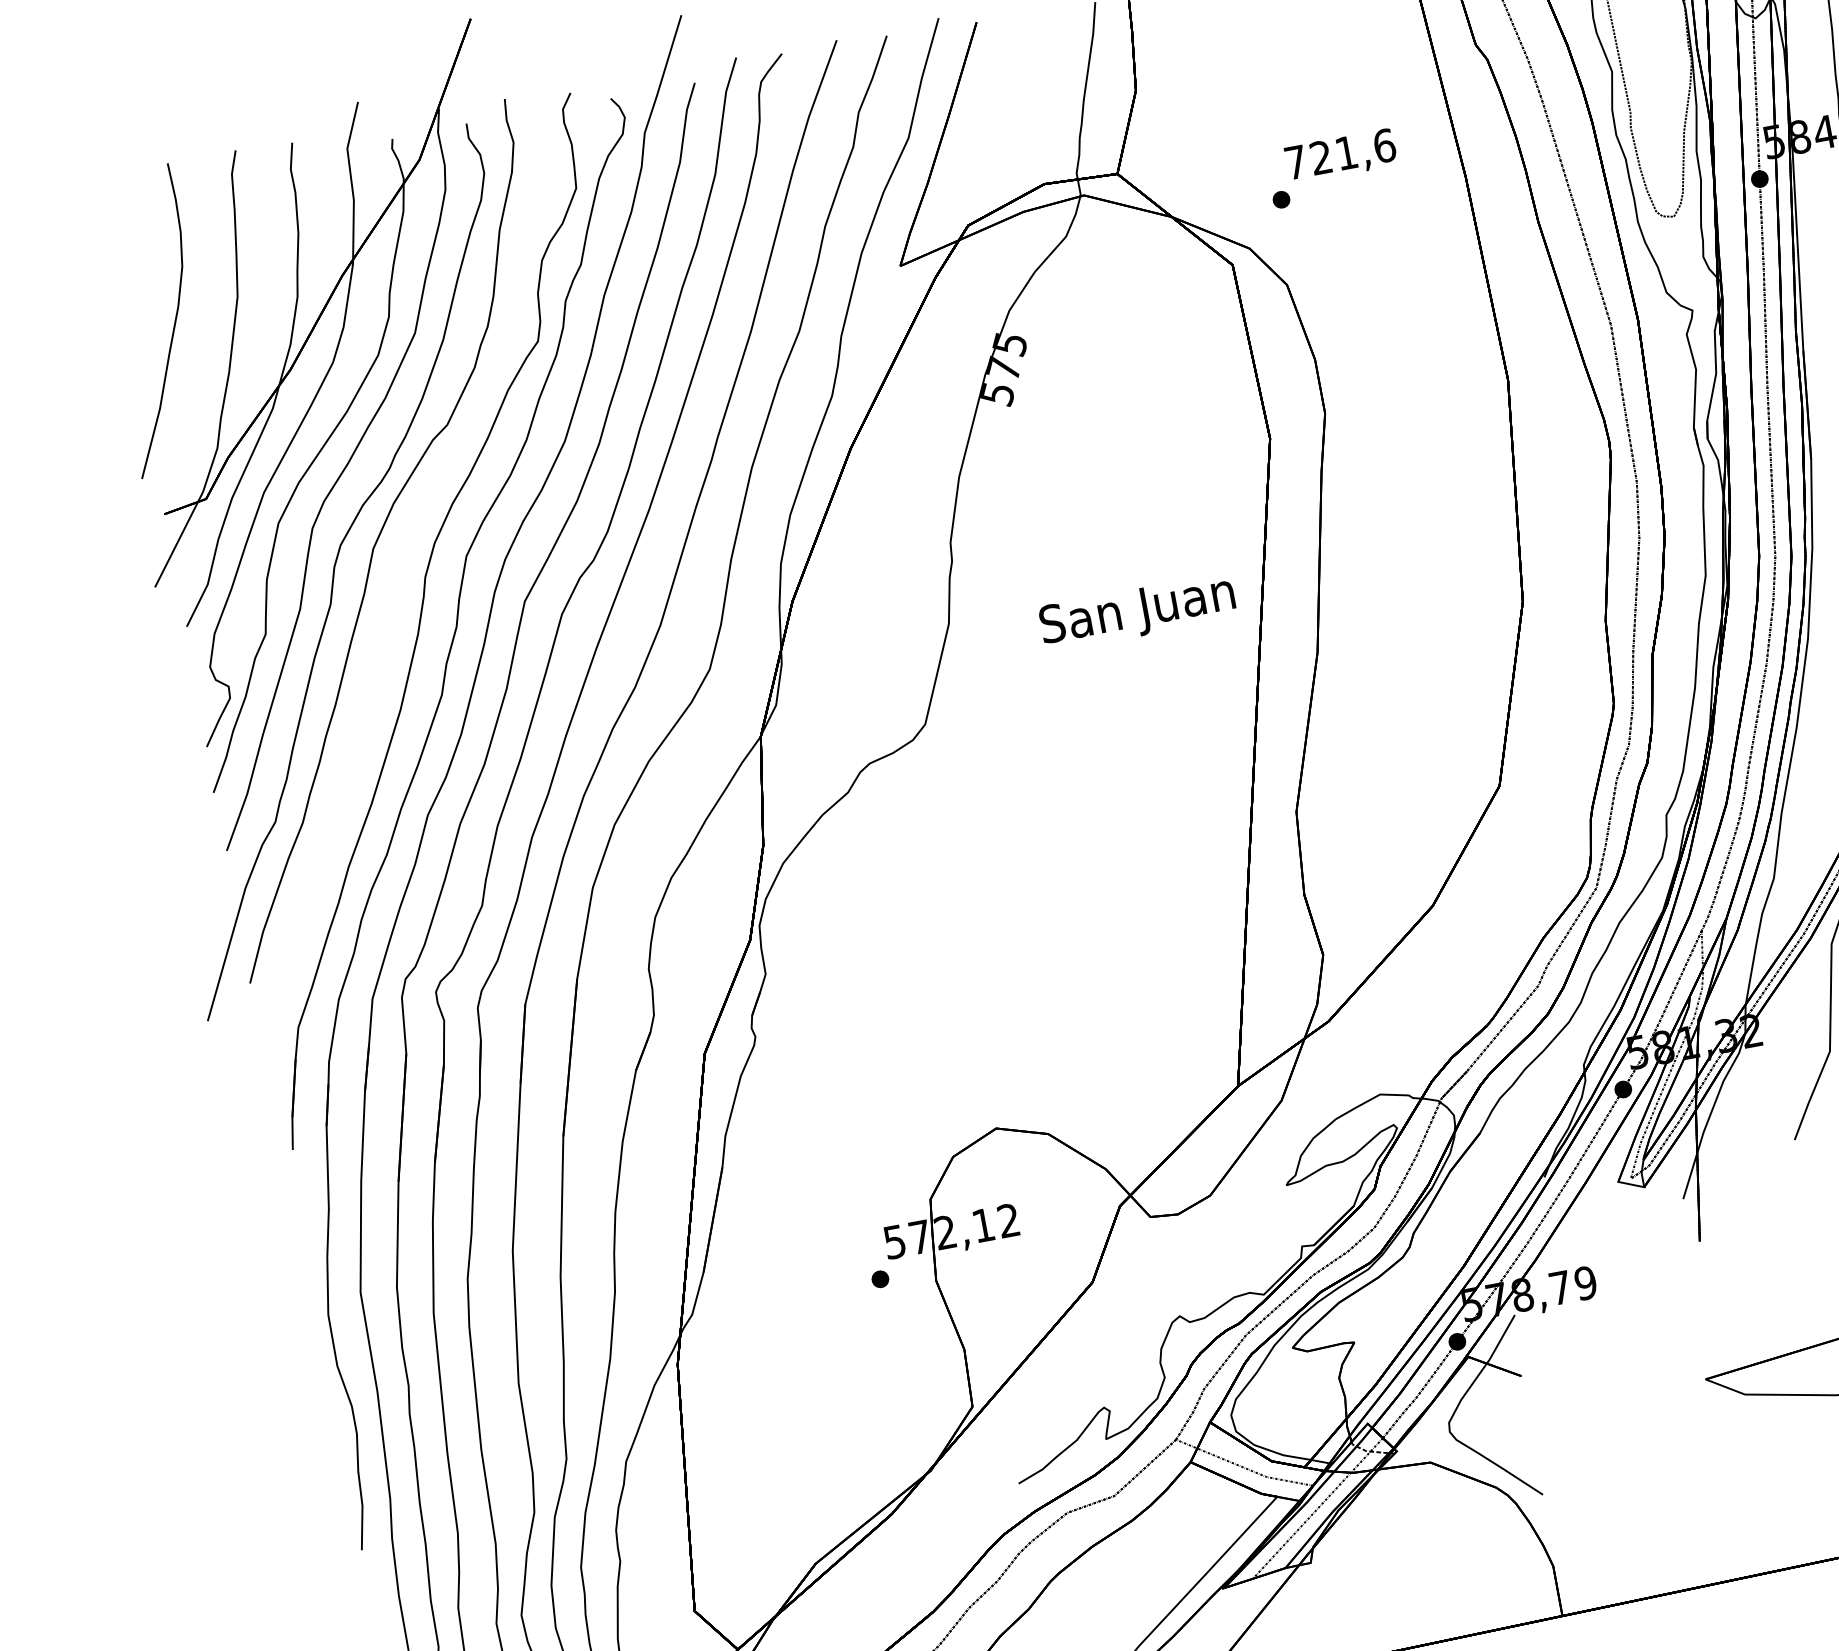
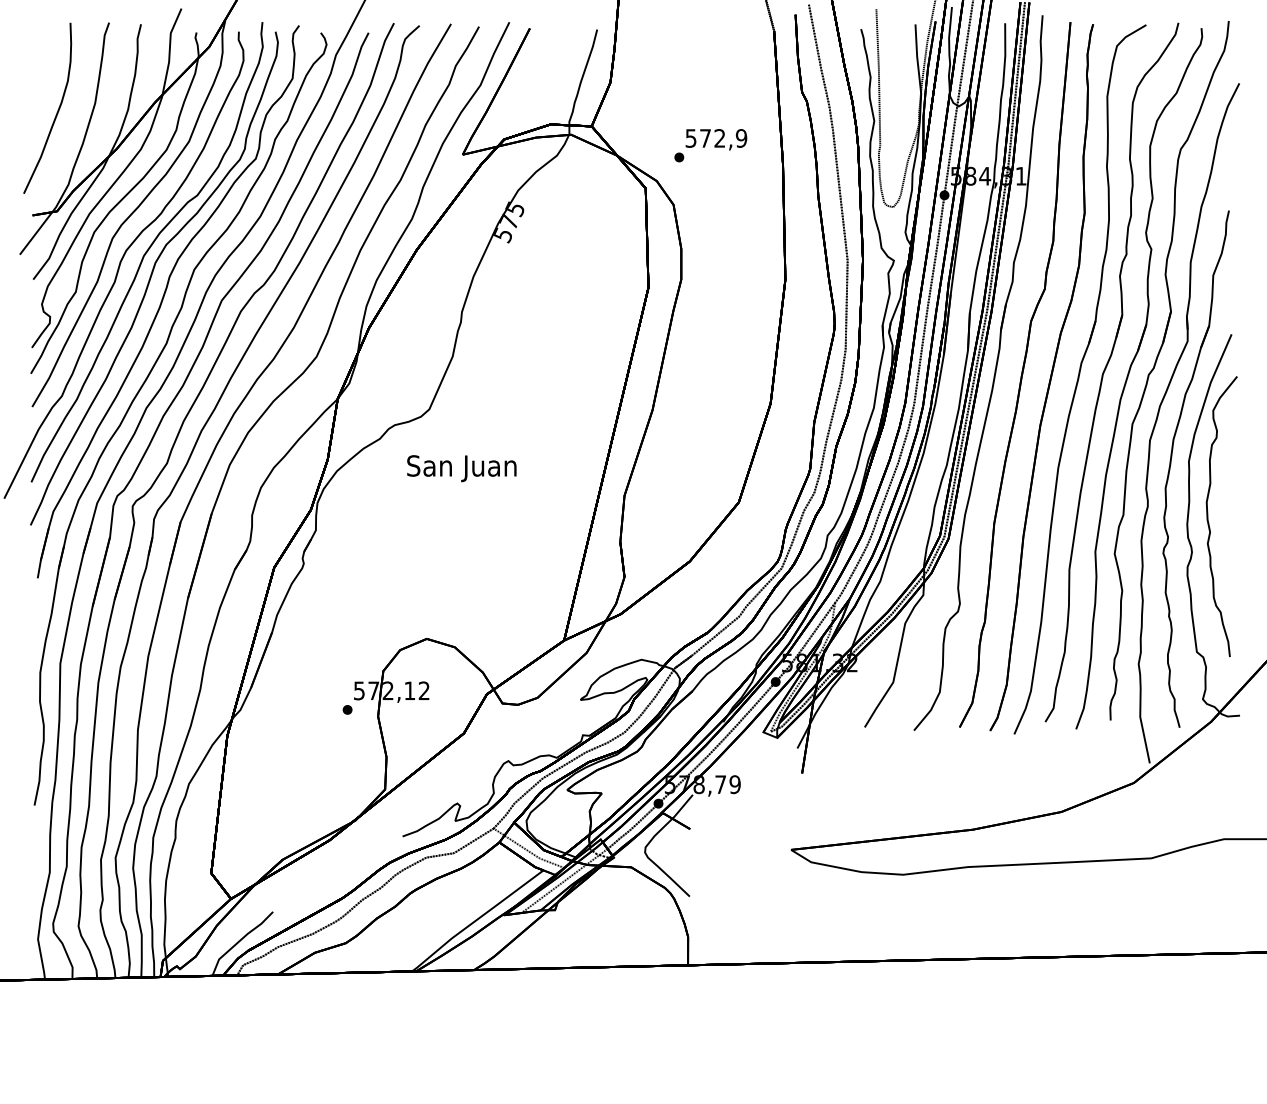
text: (1340, 154) -> (716, 138), 721,6 -> 572,9
part: (399, 584) -> (154, 278), added
text: (1137, 612) -> (461, 468), moved

